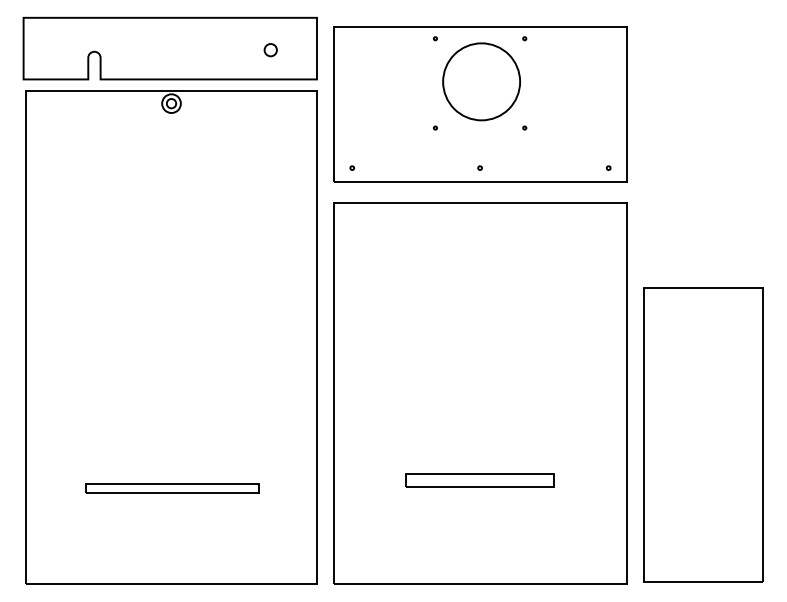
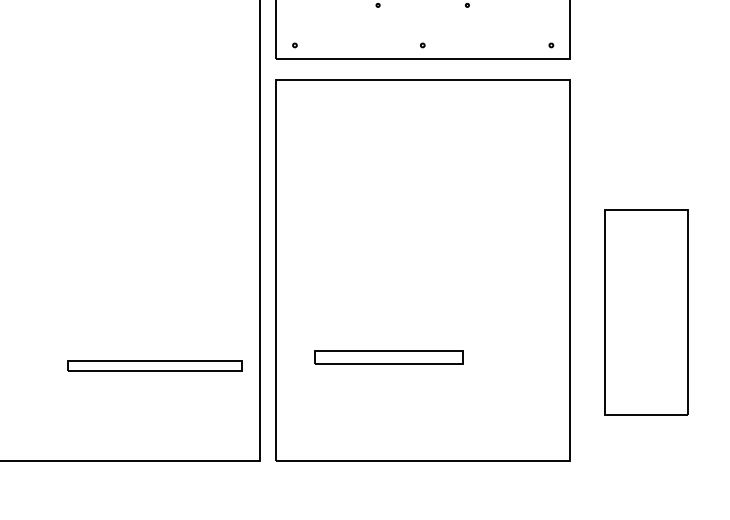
part: (703, 434) -> (646, 311), size x0.7
part: (479, 480) -> (388, 357), moved
part: (172, 488) -> (155, 365), moved

